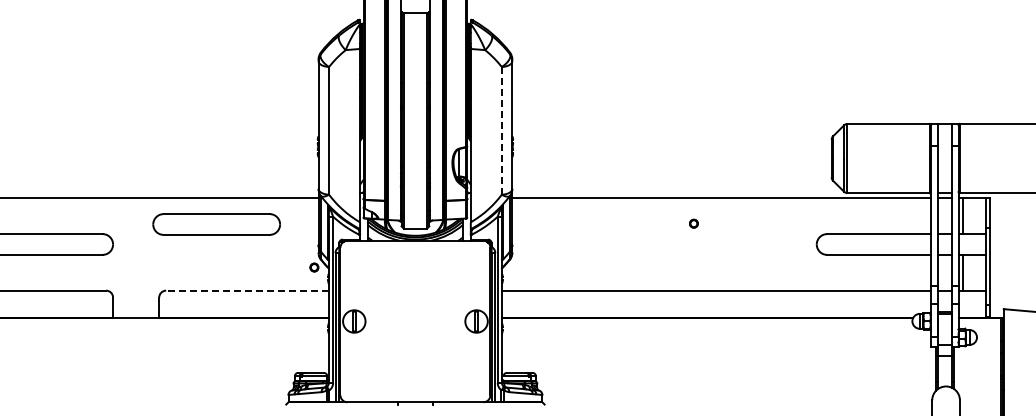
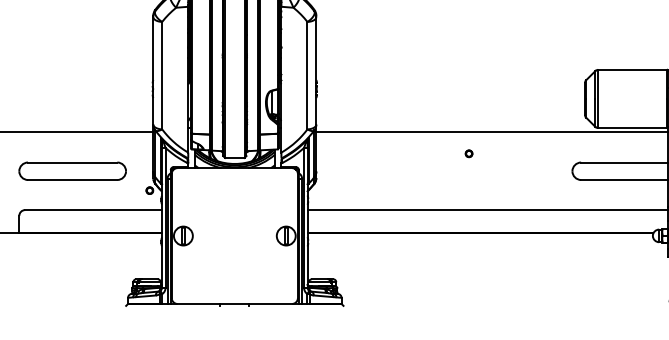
line: (501, 130) -> (307, 75), dashed -> solid
part: (216, 224) -> (72, 171), moved
line: (247, 290) -> (93, 209), dashed -> solid

